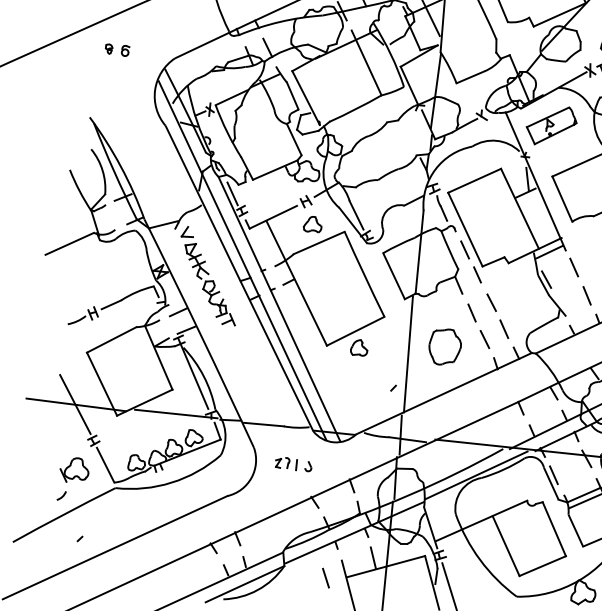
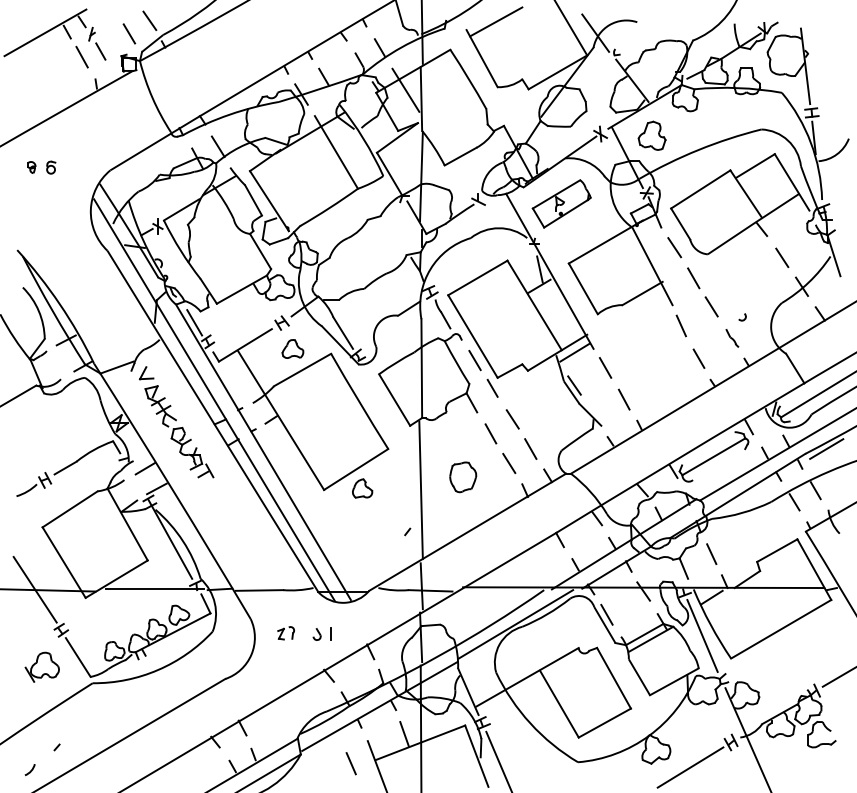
part: (444, 347) -> (462, 477), size x0.7
line: (296, 464) -> (330, 633), moved
arc: (61, 496) -> (30, 770), moved

